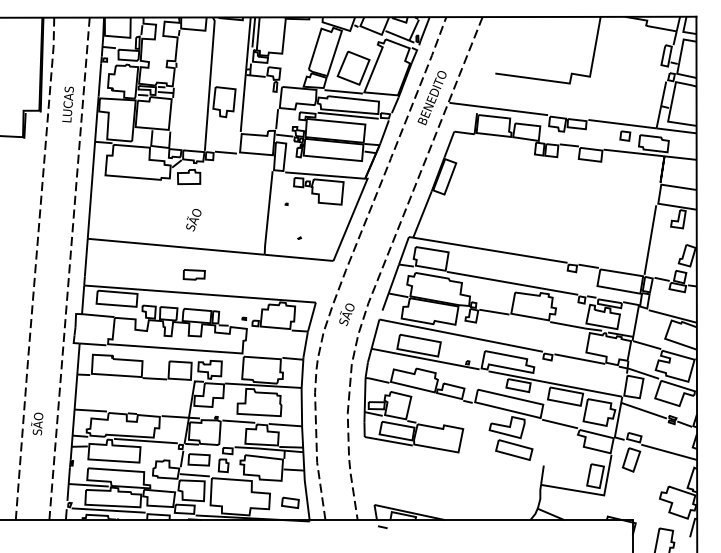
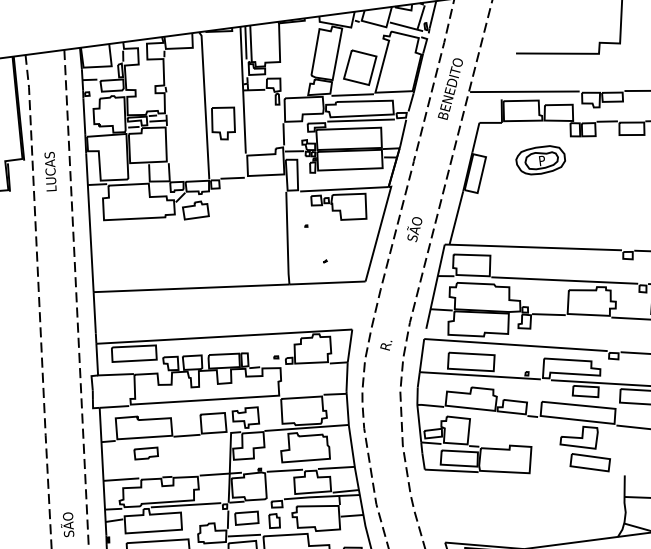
text: (67, 104) -> (49, 171), moved
part: (504, 172) -> (540, 160), added
text: (193, 220) -> (414, 230), moved
part: (193, 274) -> (145, 453), moved
text: (346, 314) -> (387, 338), SÃO -> R.
text: (37, 423) -> (67, 524), moved

